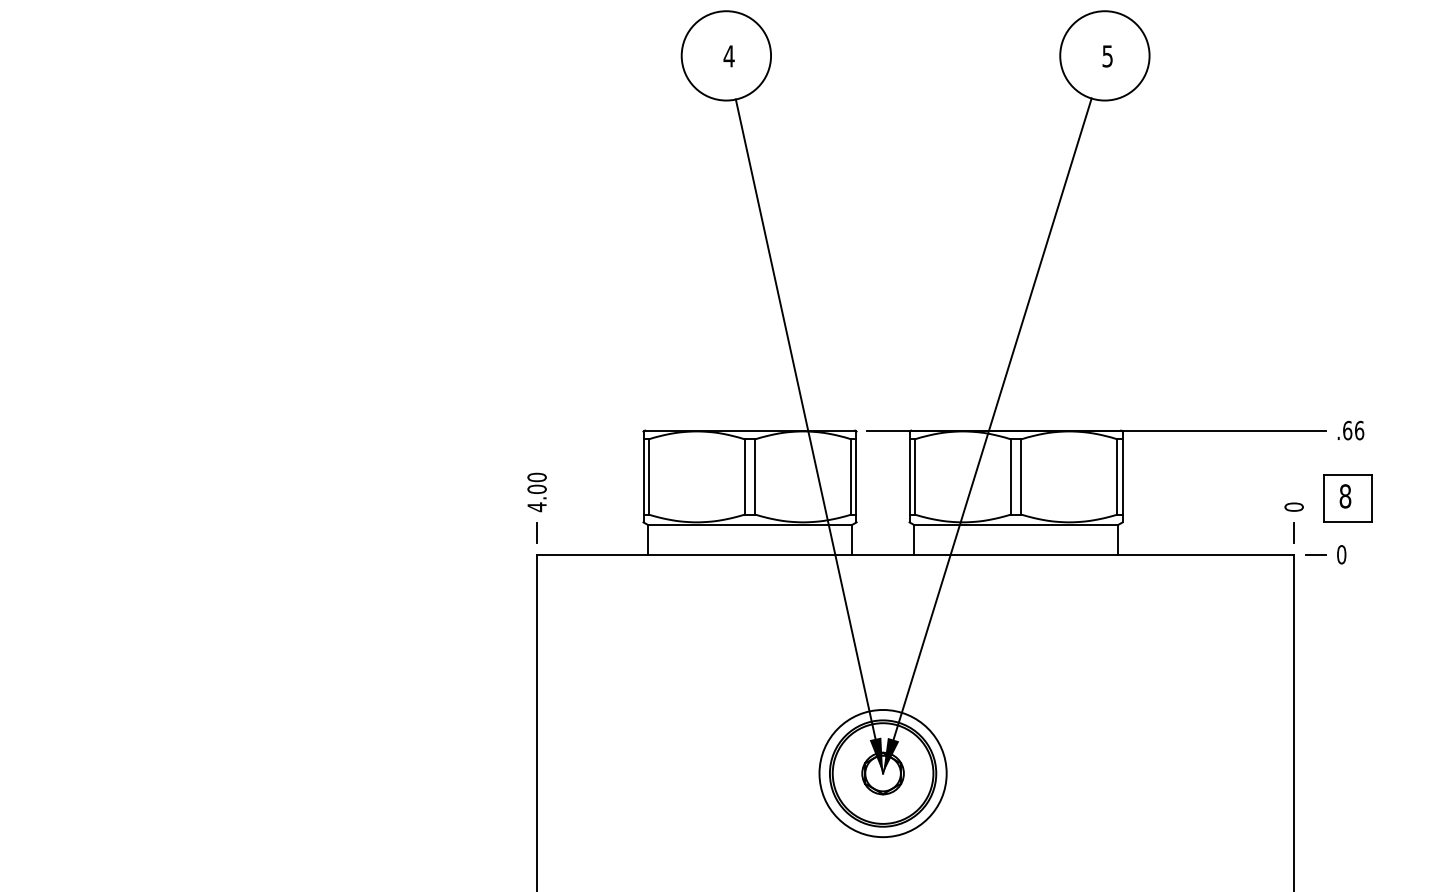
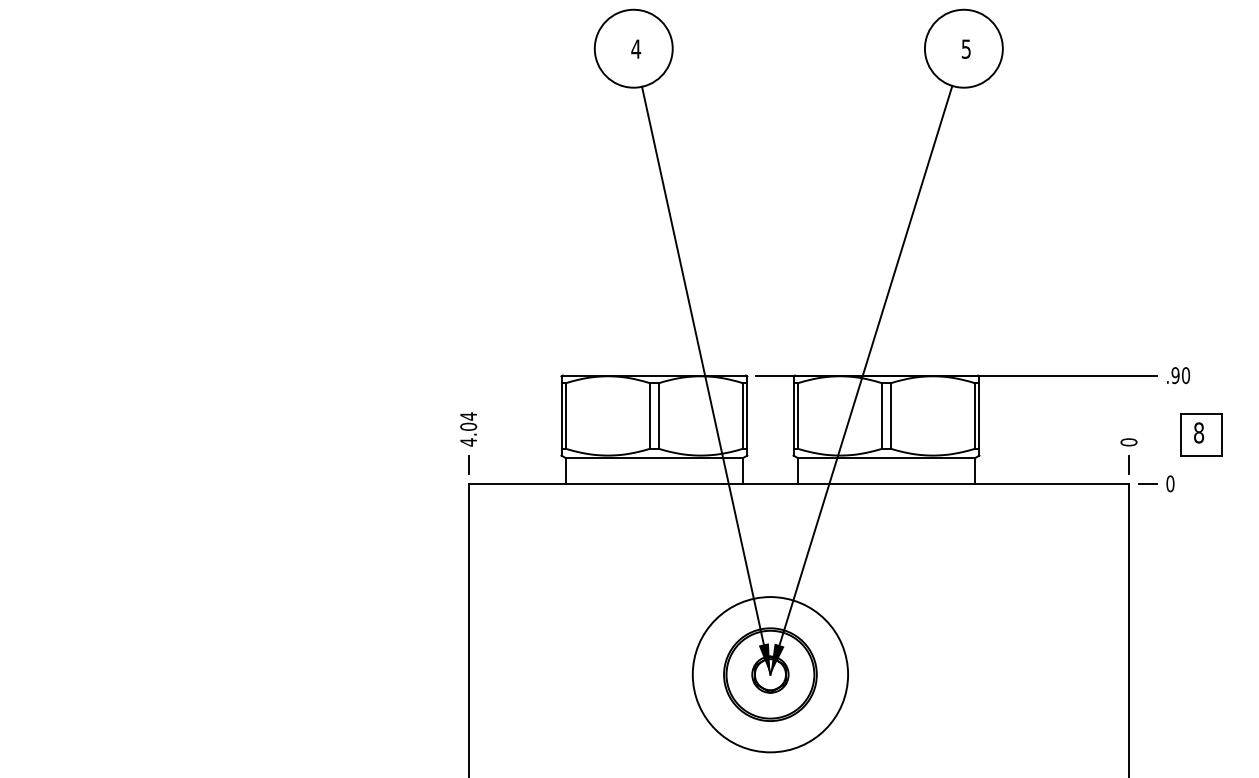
text: (1353, 430) -> (1180, 375), .66 -> .90
text: (536, 477) -> (468, 416), 4.00 -> 4.04
part: (1347, 498) -> (1200, 434), moved
circle: (882, 773) -> (769, 674), size x1.4

